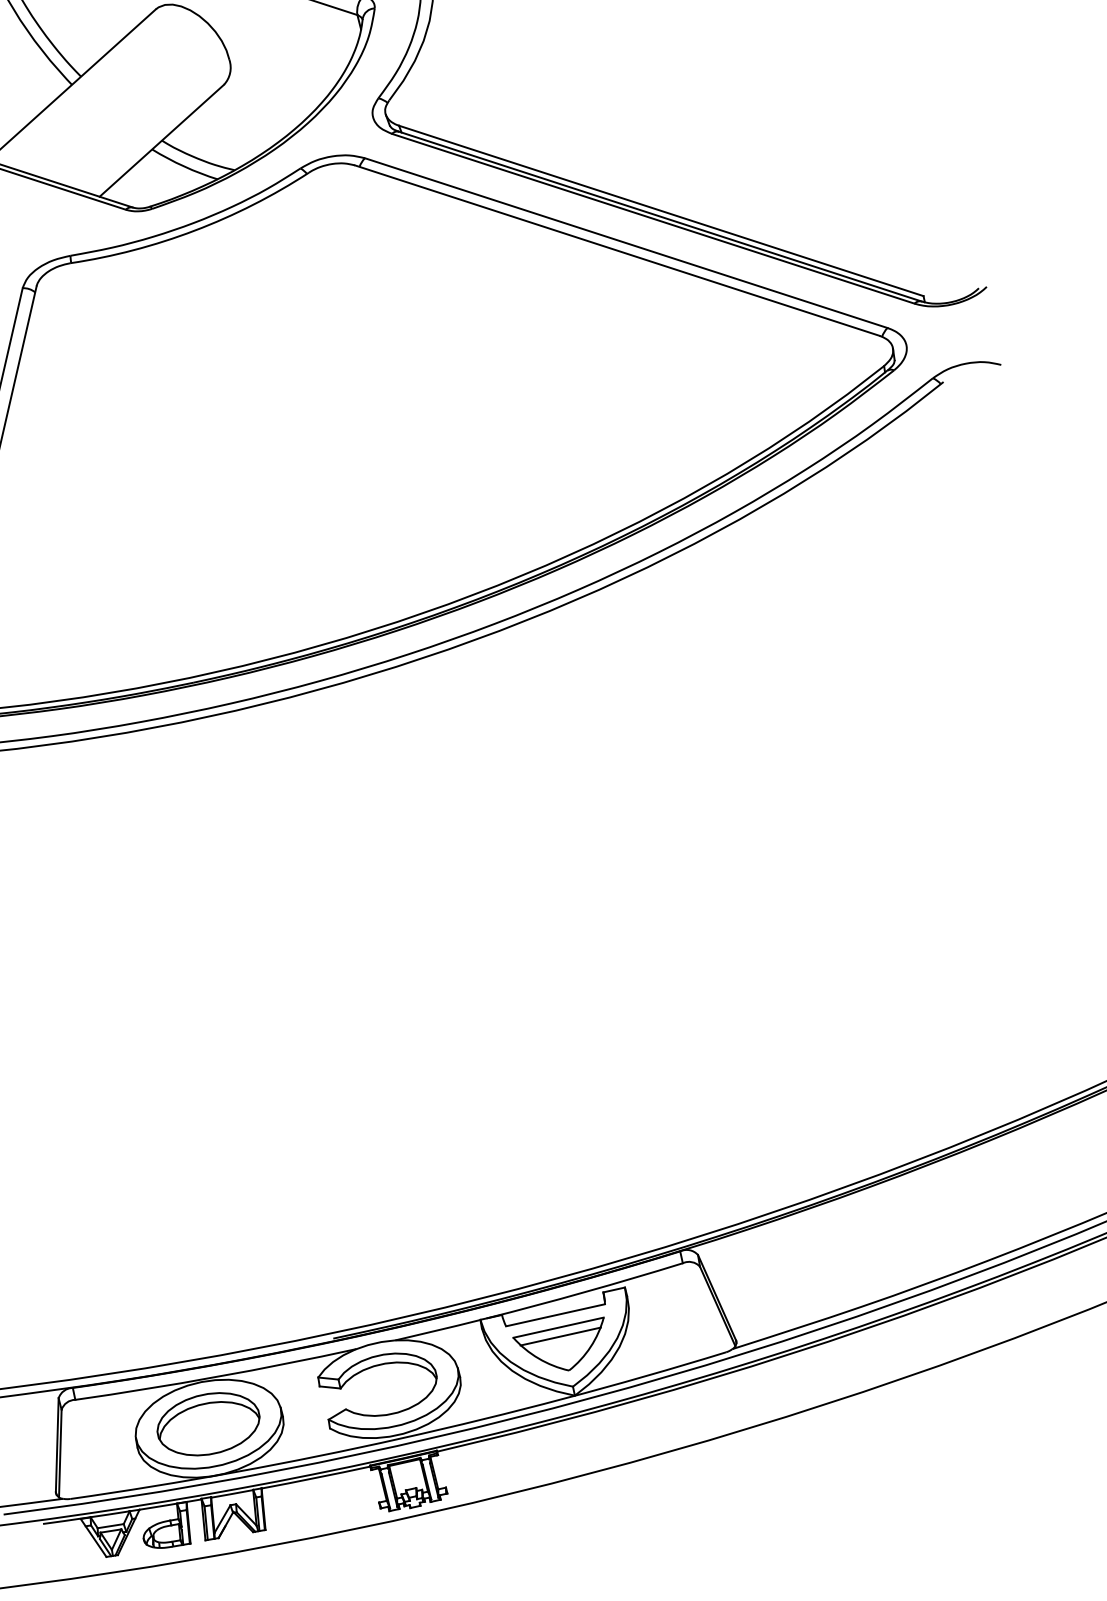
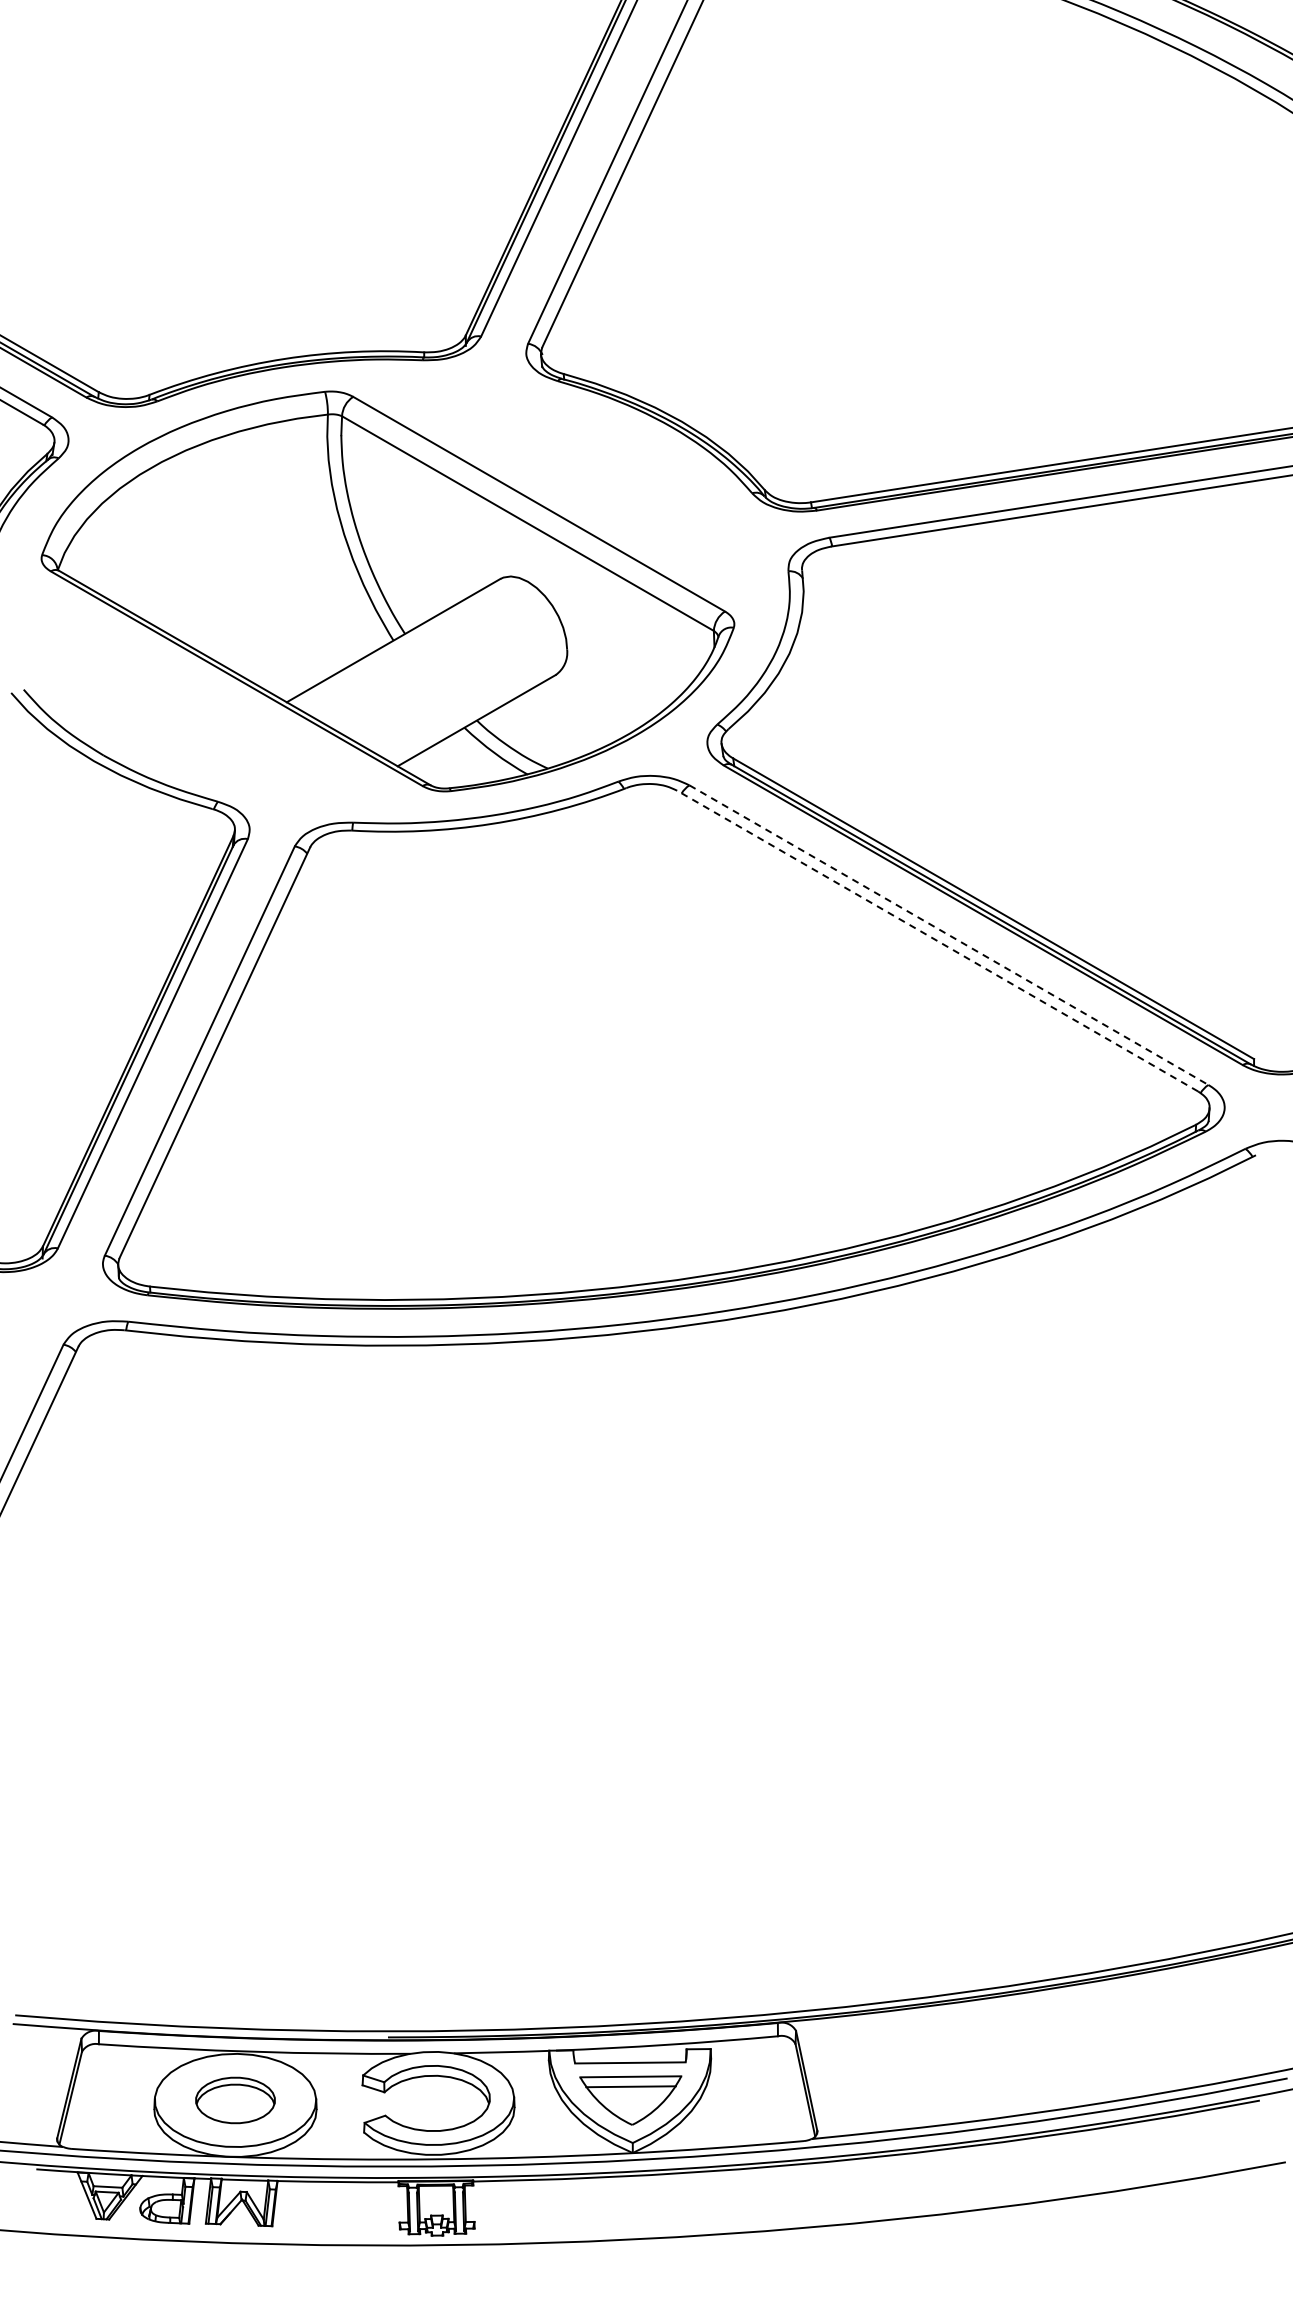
line: (625, 243) -> (948, 935), solid -> dashed
line: (617, 250) -> (937, 941), solid -> dashed
part: (208, 1424) -> (235, 2100), size x0.7

